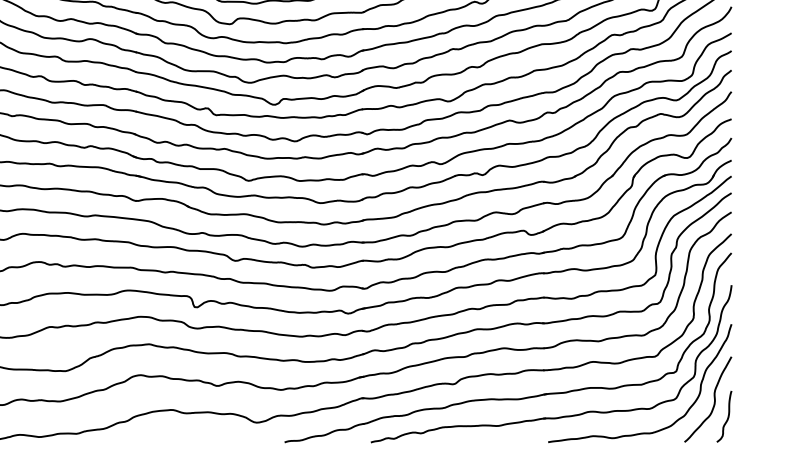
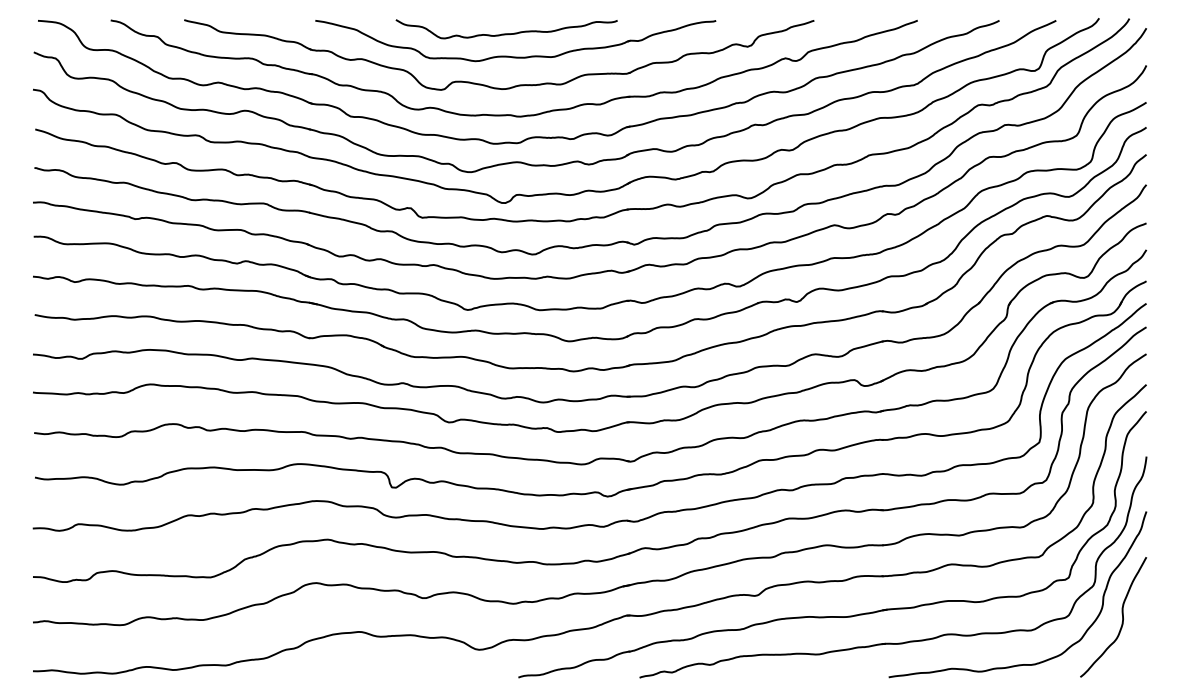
curve: (727, 418) -> (1140, 643), removed

